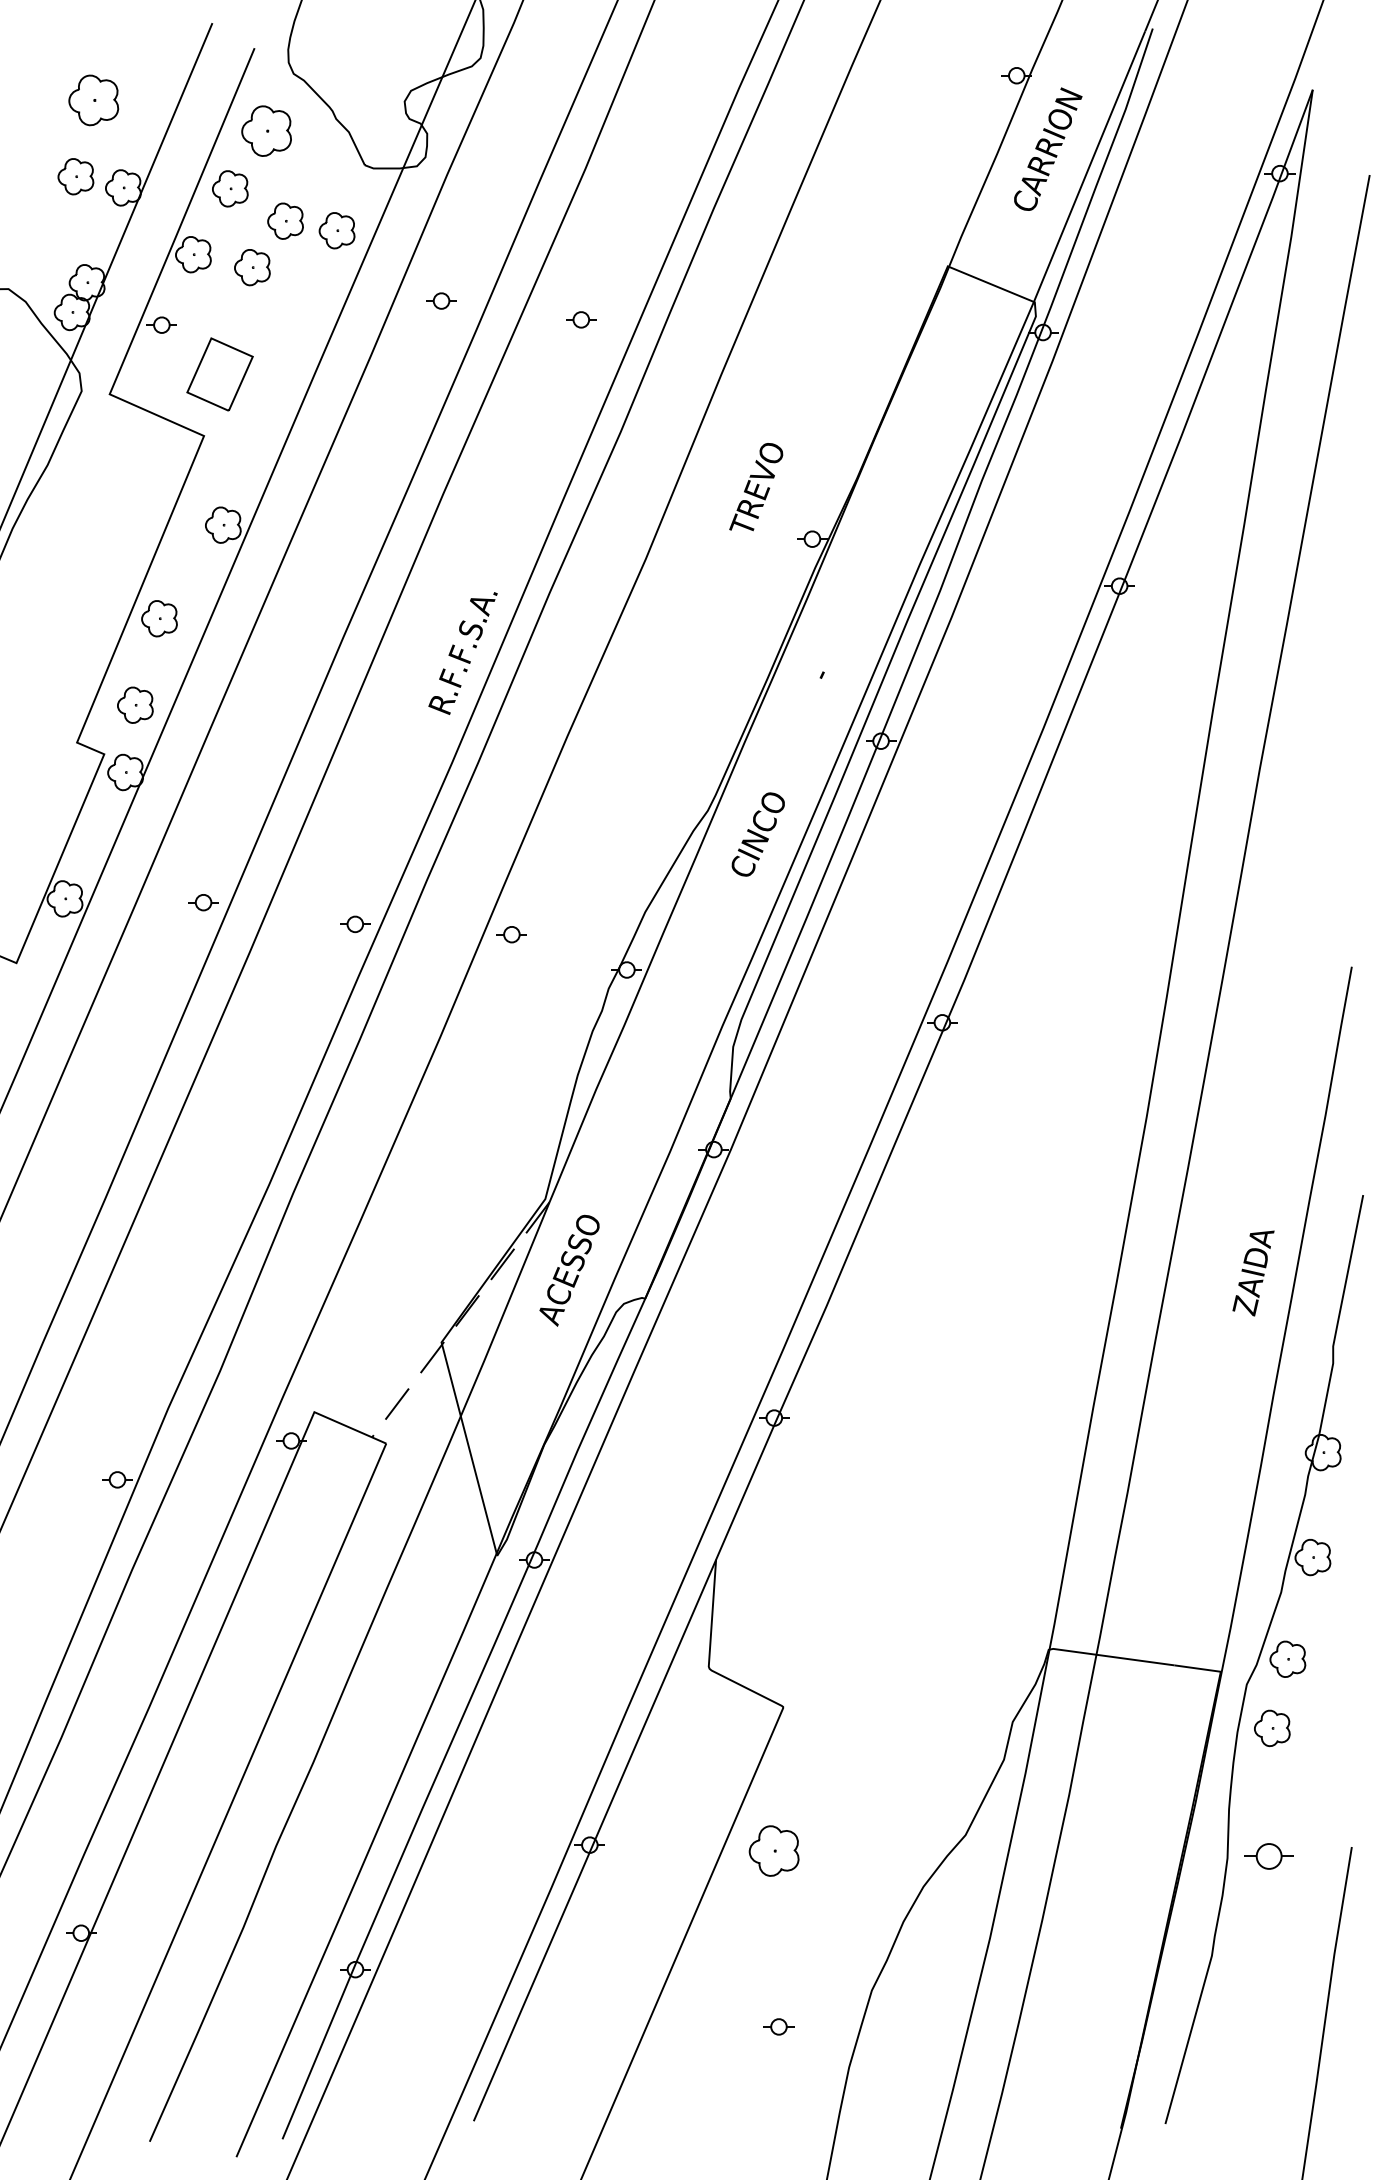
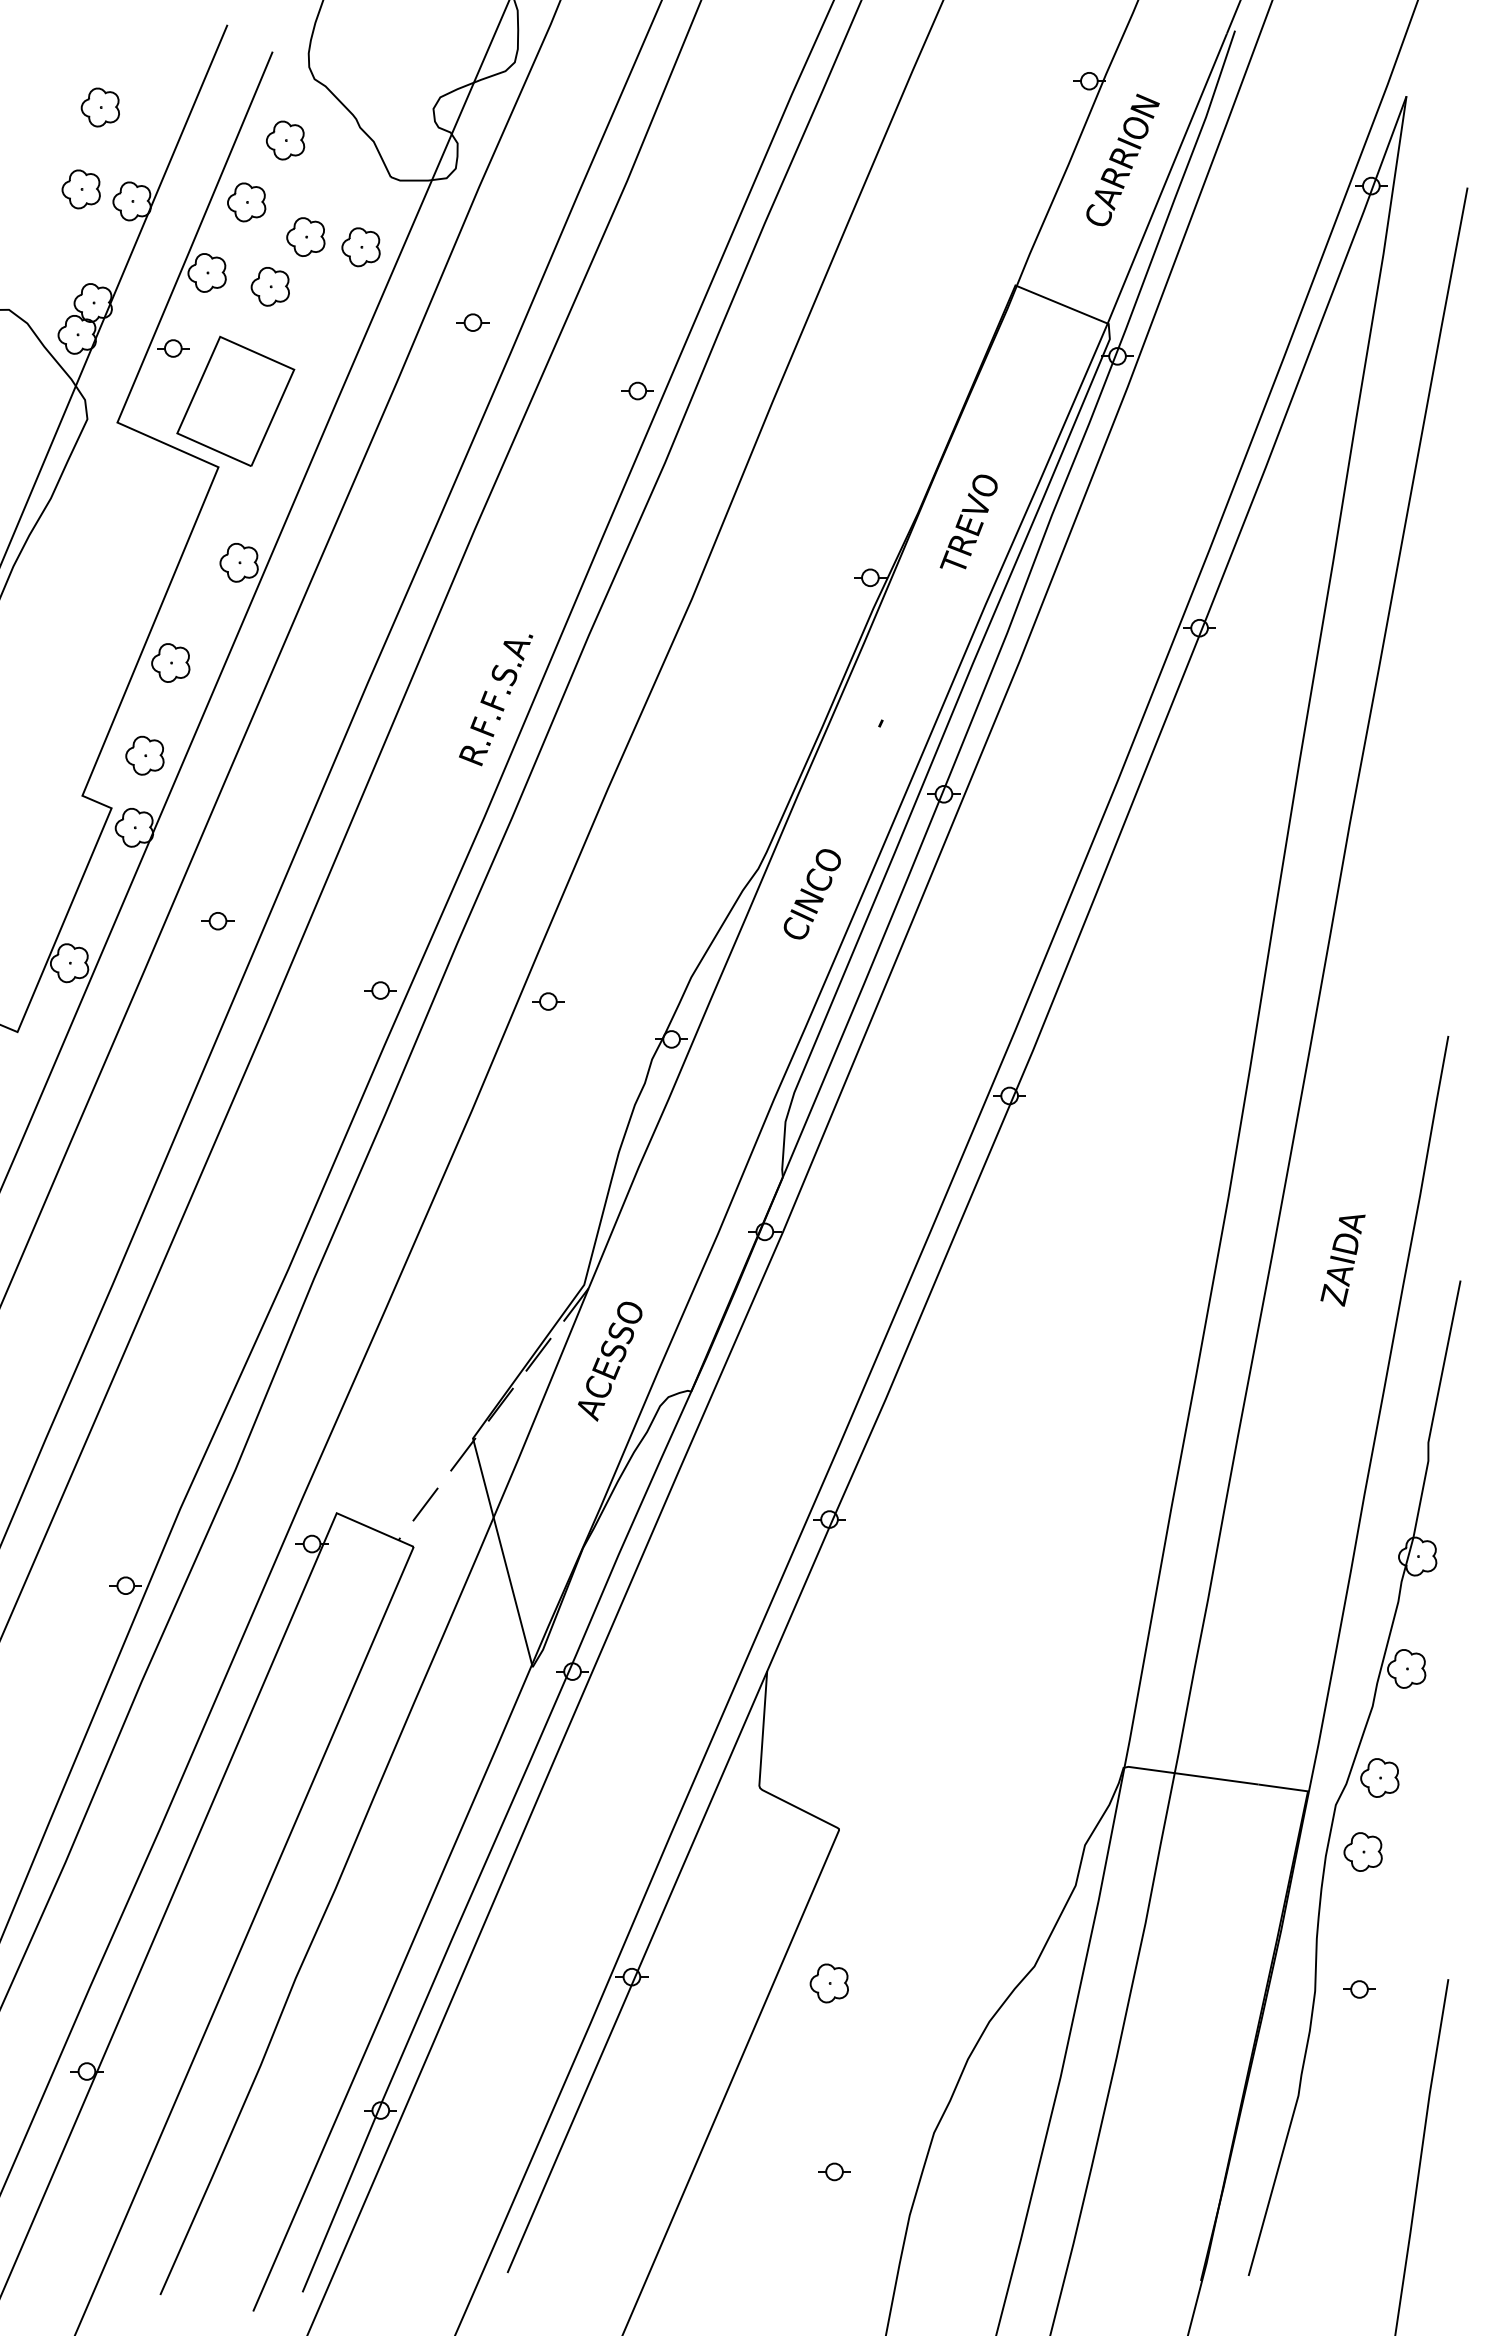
part: (93, 99) -> (100, 106), size x0.71
part: (266, 130) -> (285, 139), size x0.71
part: (581, 319) -> (637, 390), moved
part: (219, 374) -> (235, 401), size x1.67
text: (756, 487) -> (969, 522), moved
part: (203, 902) -> (217, 921), moved
text: (1253, 1273) -> (1343, 1260), moved
part: (773, 1850) -> (828, 1982), size x0.71
part: (1268, 1856) -> (1359, 1989), size x0.62

